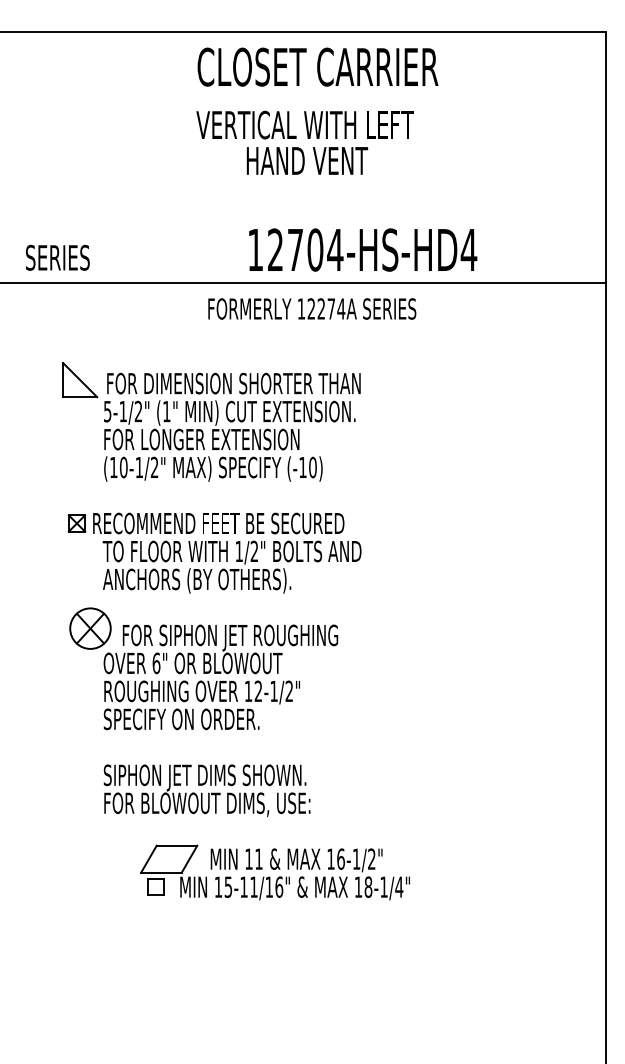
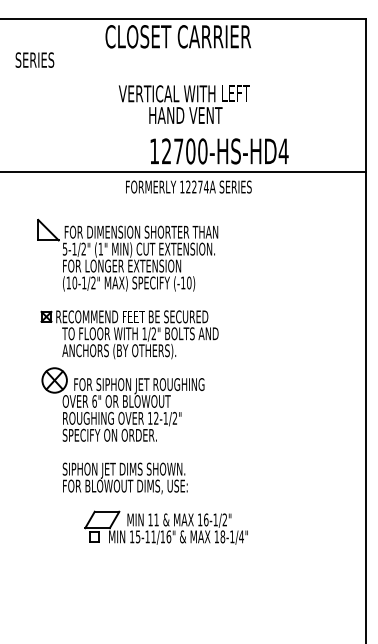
text: (316, 66) -> (177, 36), moved
text: (303, 142) -> (183, 104), moved
text: (334, 250) -> (202, 151), 12704-HS-HD4 -> 12700-HS-HD4
text: (57, 256) -> (34, 59), moved

